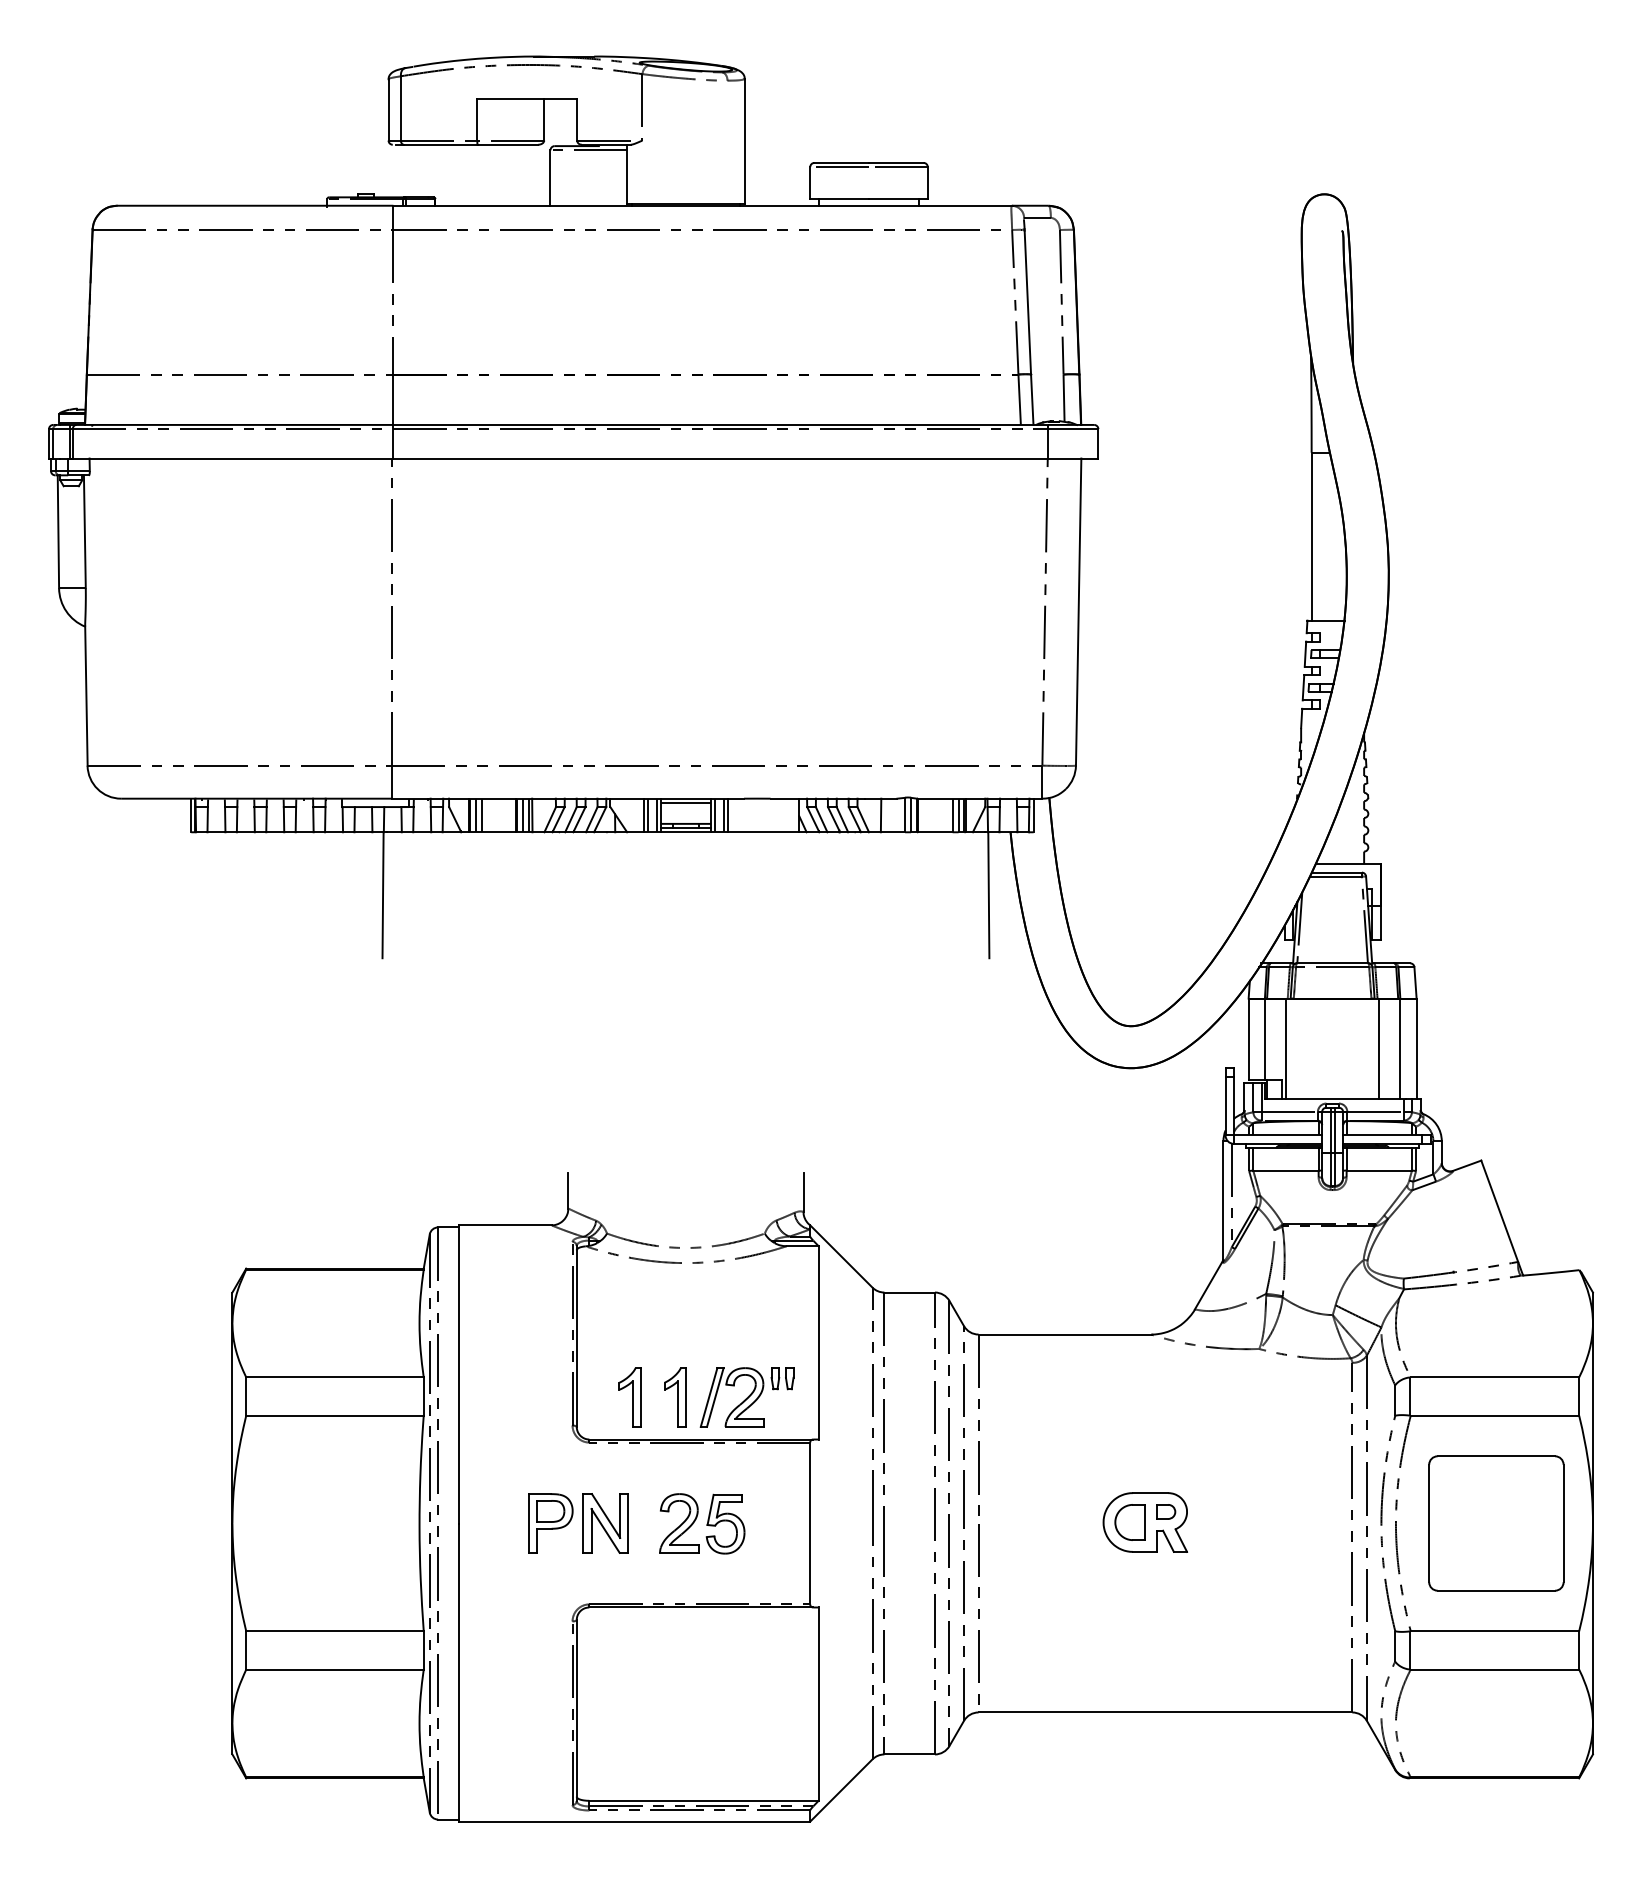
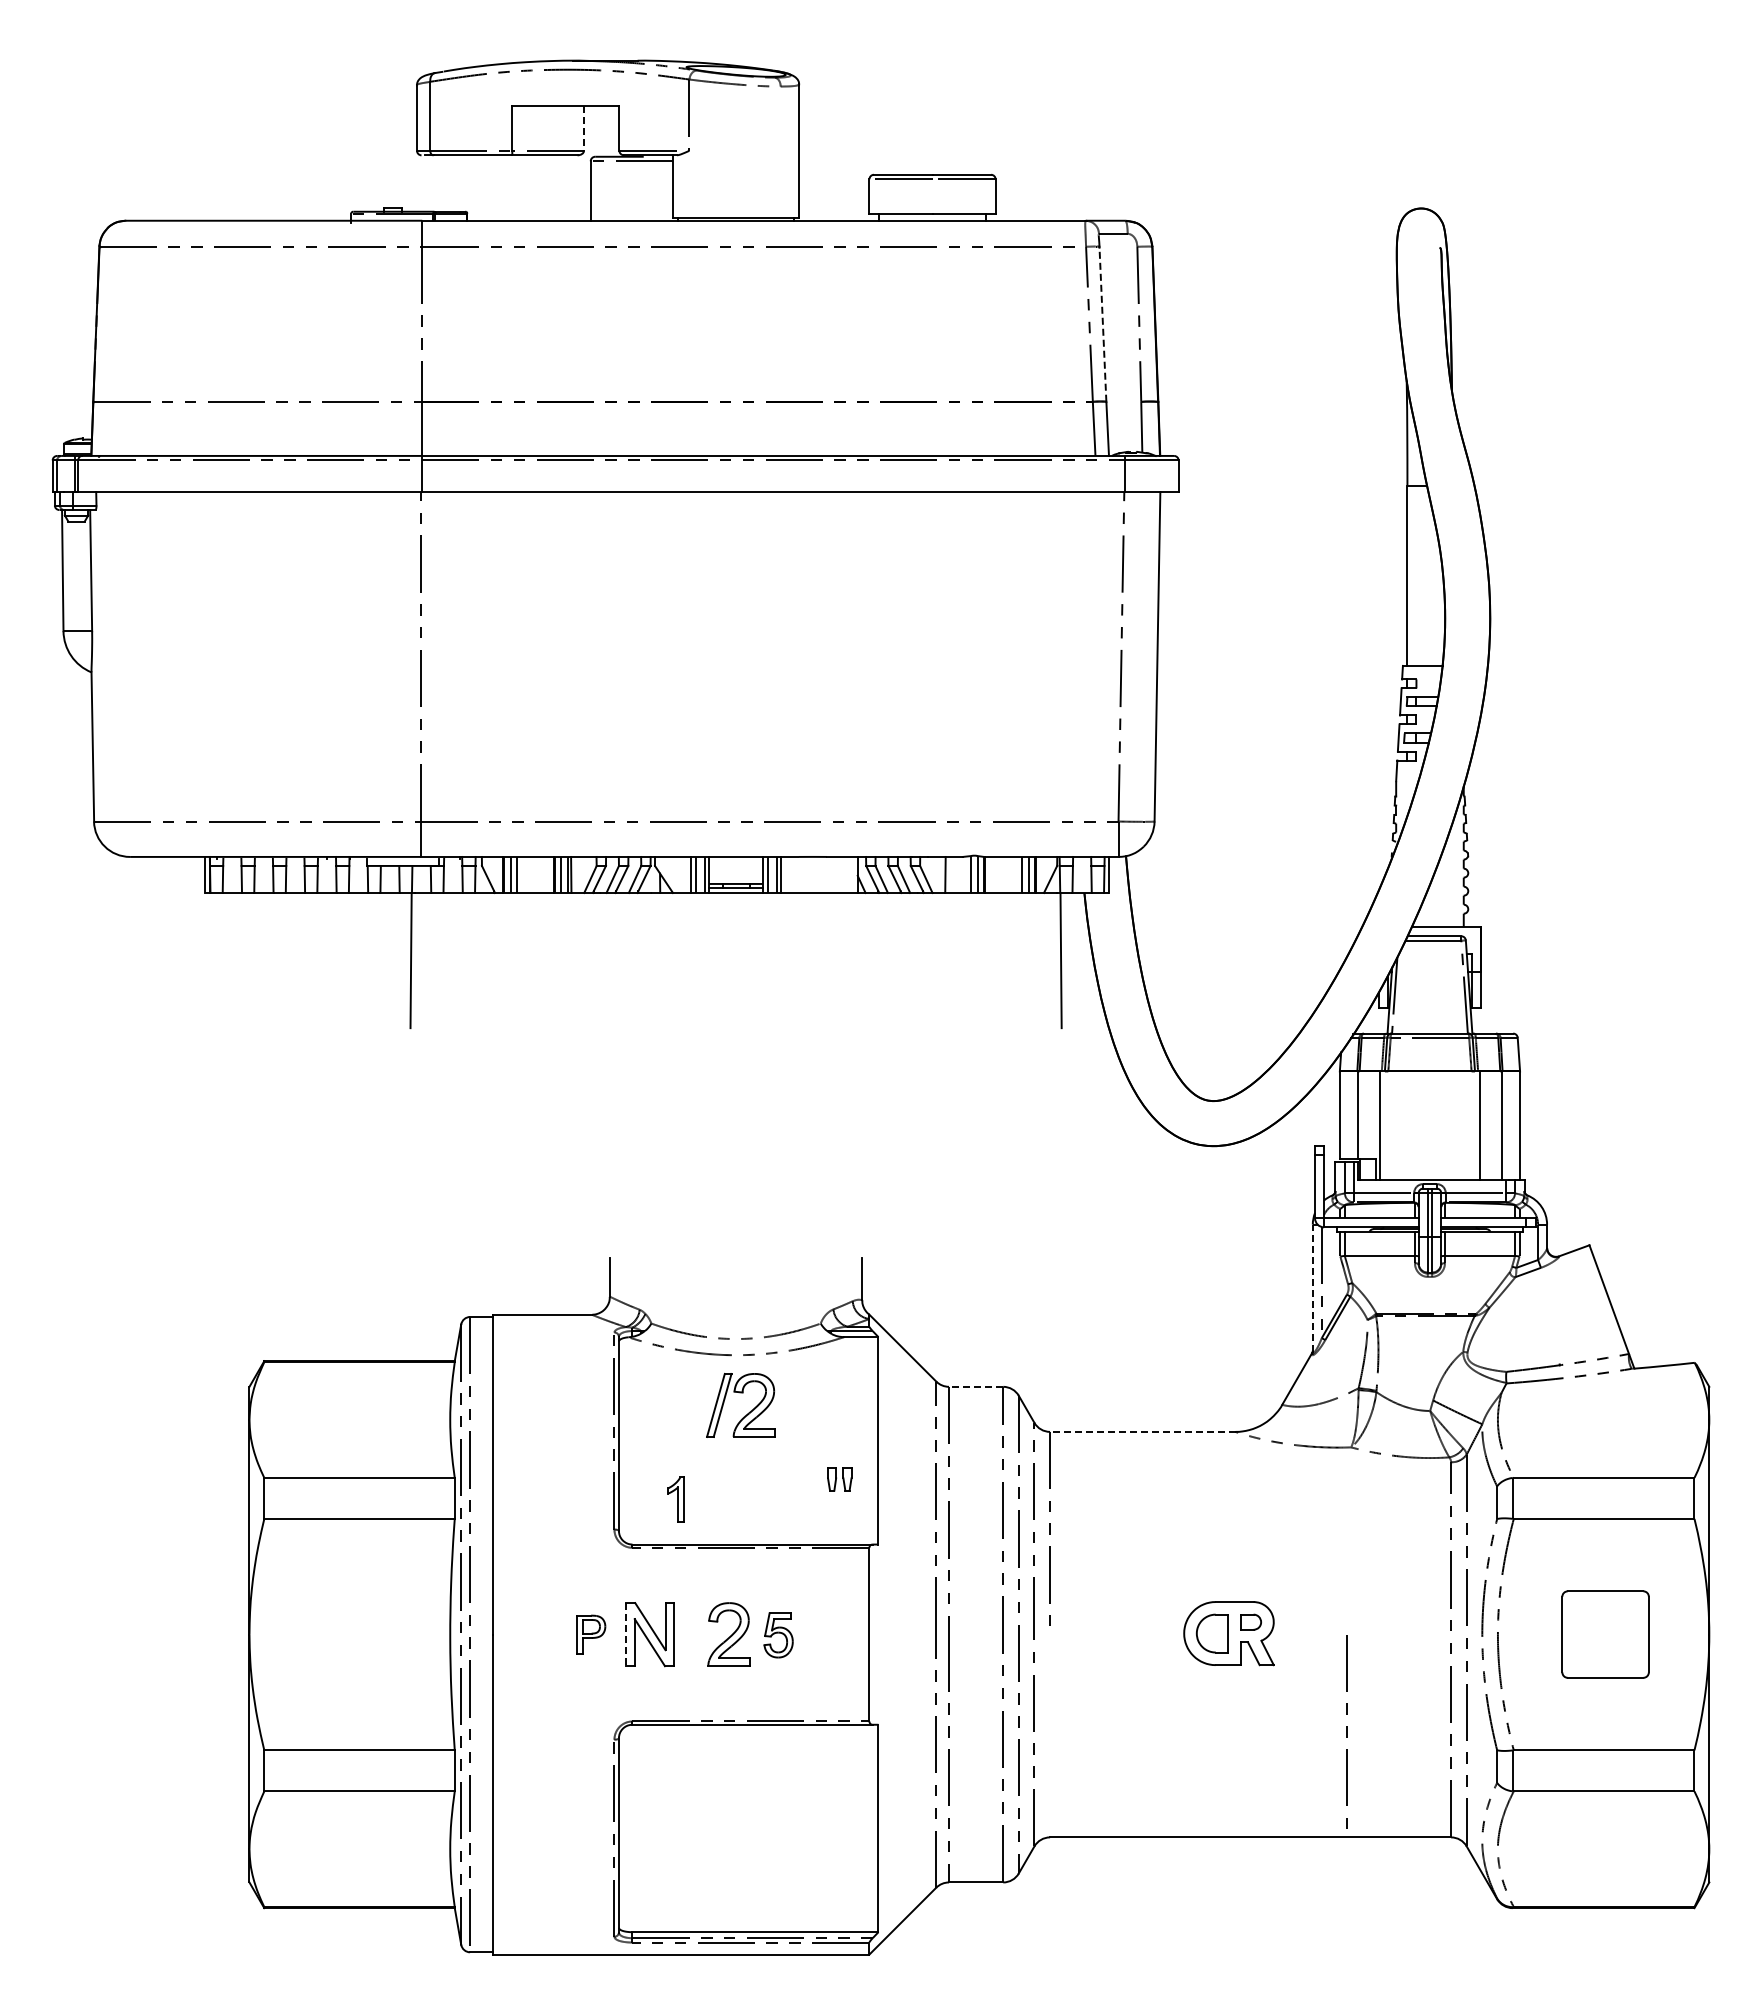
line: (543, 119) -> (583, 128), solid -> dashed
line: (1027, 301) -> (1102, 323), solid -> dashed
line: (686, 802) -> (736, 861), removed
line: (1223, 1200) -> (1312, 1288), solid -> dashed
line: (909, 1292) -> (975, 1386), solid -> dashed
line: (1064, 1334) -> (1142, 1431), solid -> dashed
part: (629, 1397) -> (675, 1499), size x0.7
part: (675, 1397) -> (724, 1499), removed
part: (739, 1404) -> (748, 1412), moved
part: (551, 1523) -> (591, 1634), size x0.6
line: (582, 1523) -> (625, 1634), solid -> dashed
part: (1496, 1523) -> (1605, 1634), size x0.6
part: (725, 1524) -> (778, 1635), size x0.7
line: (978, 1613) -> (1346, 1731), moved

